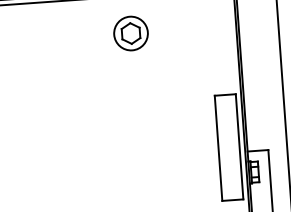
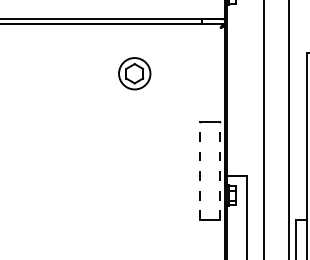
part: (130, 33) -> (134, 73), moved
line: (240, 146) -> (220, 170), solid -> dashed
line: (218, 147) -> (200, 170), solid -> dashed

